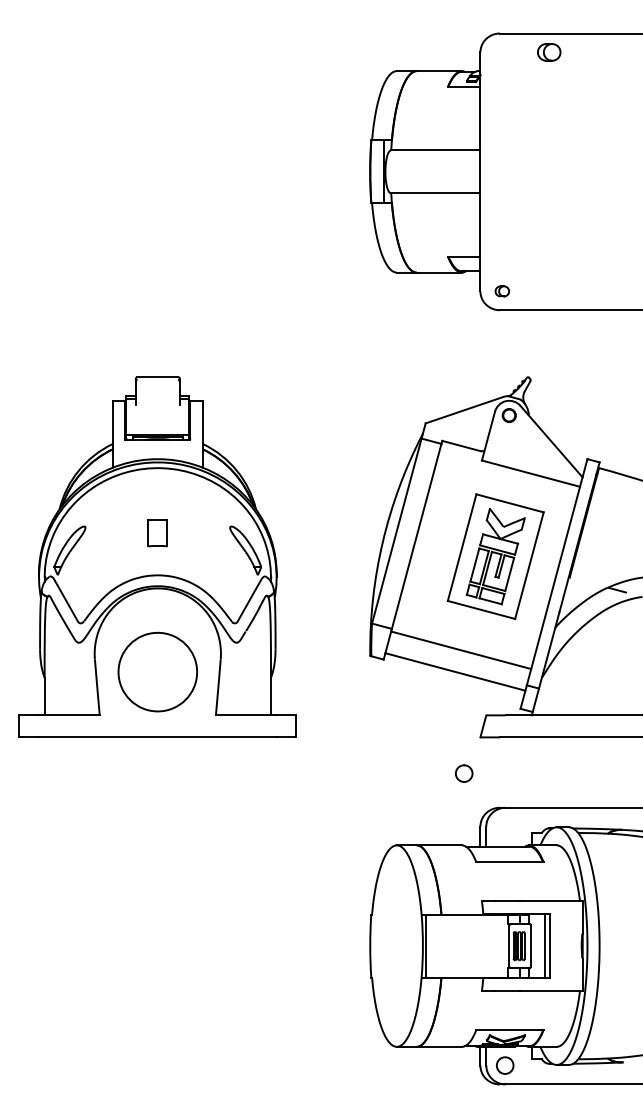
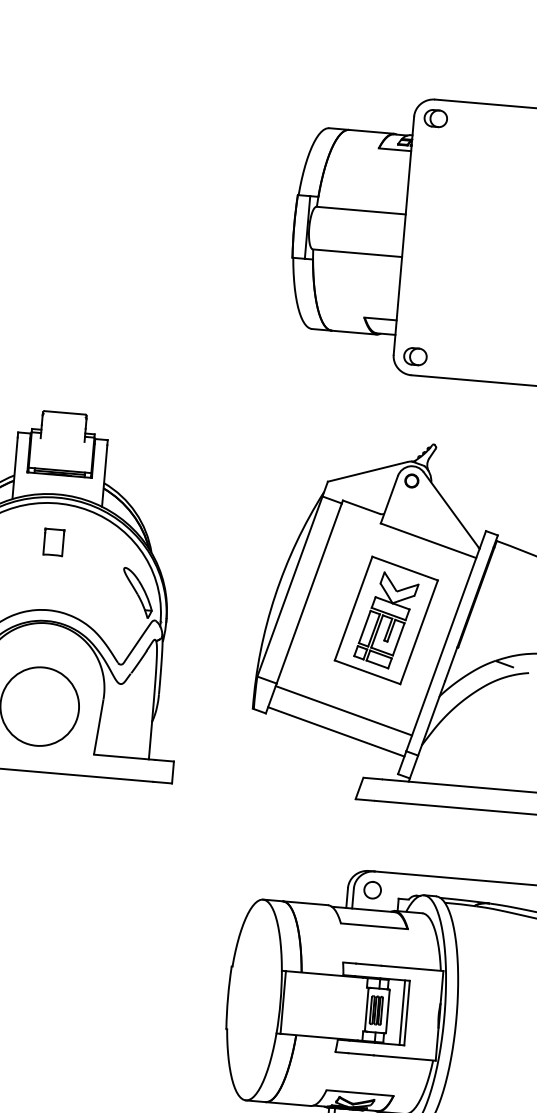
part: (549, 52) -> (436, 118), moved
part: (502, 291) -> (415, 356), size x1.67
part: (157, 533) -> (53, 542), moved
part: (464, 773) -> (372, 890), moved

